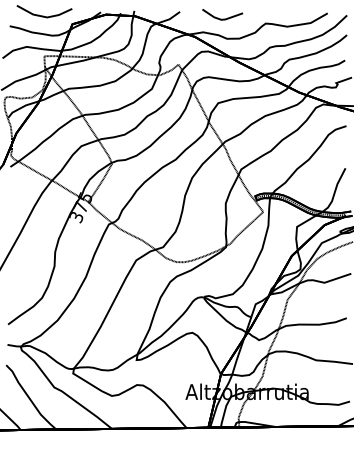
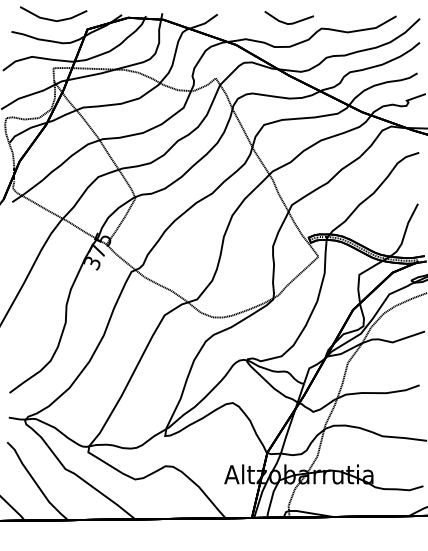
line: (220, 18) -> (286, 22), moved

